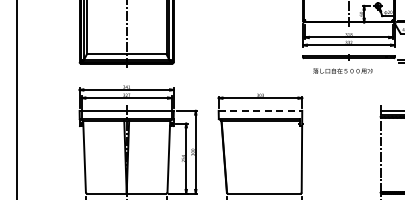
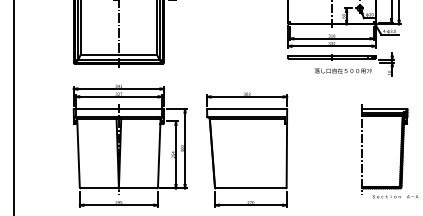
text: (343, 70) -> (343, 70), moved
line: (260, 111) -> (247, 109), dashed -> solid

